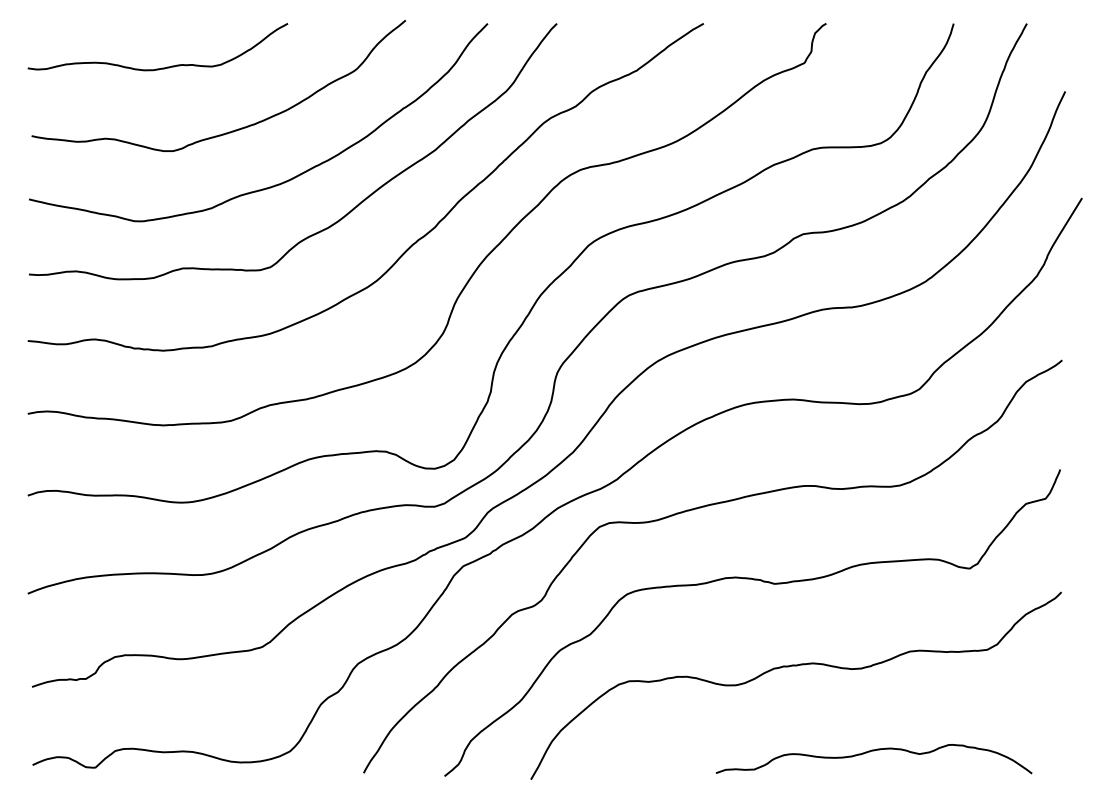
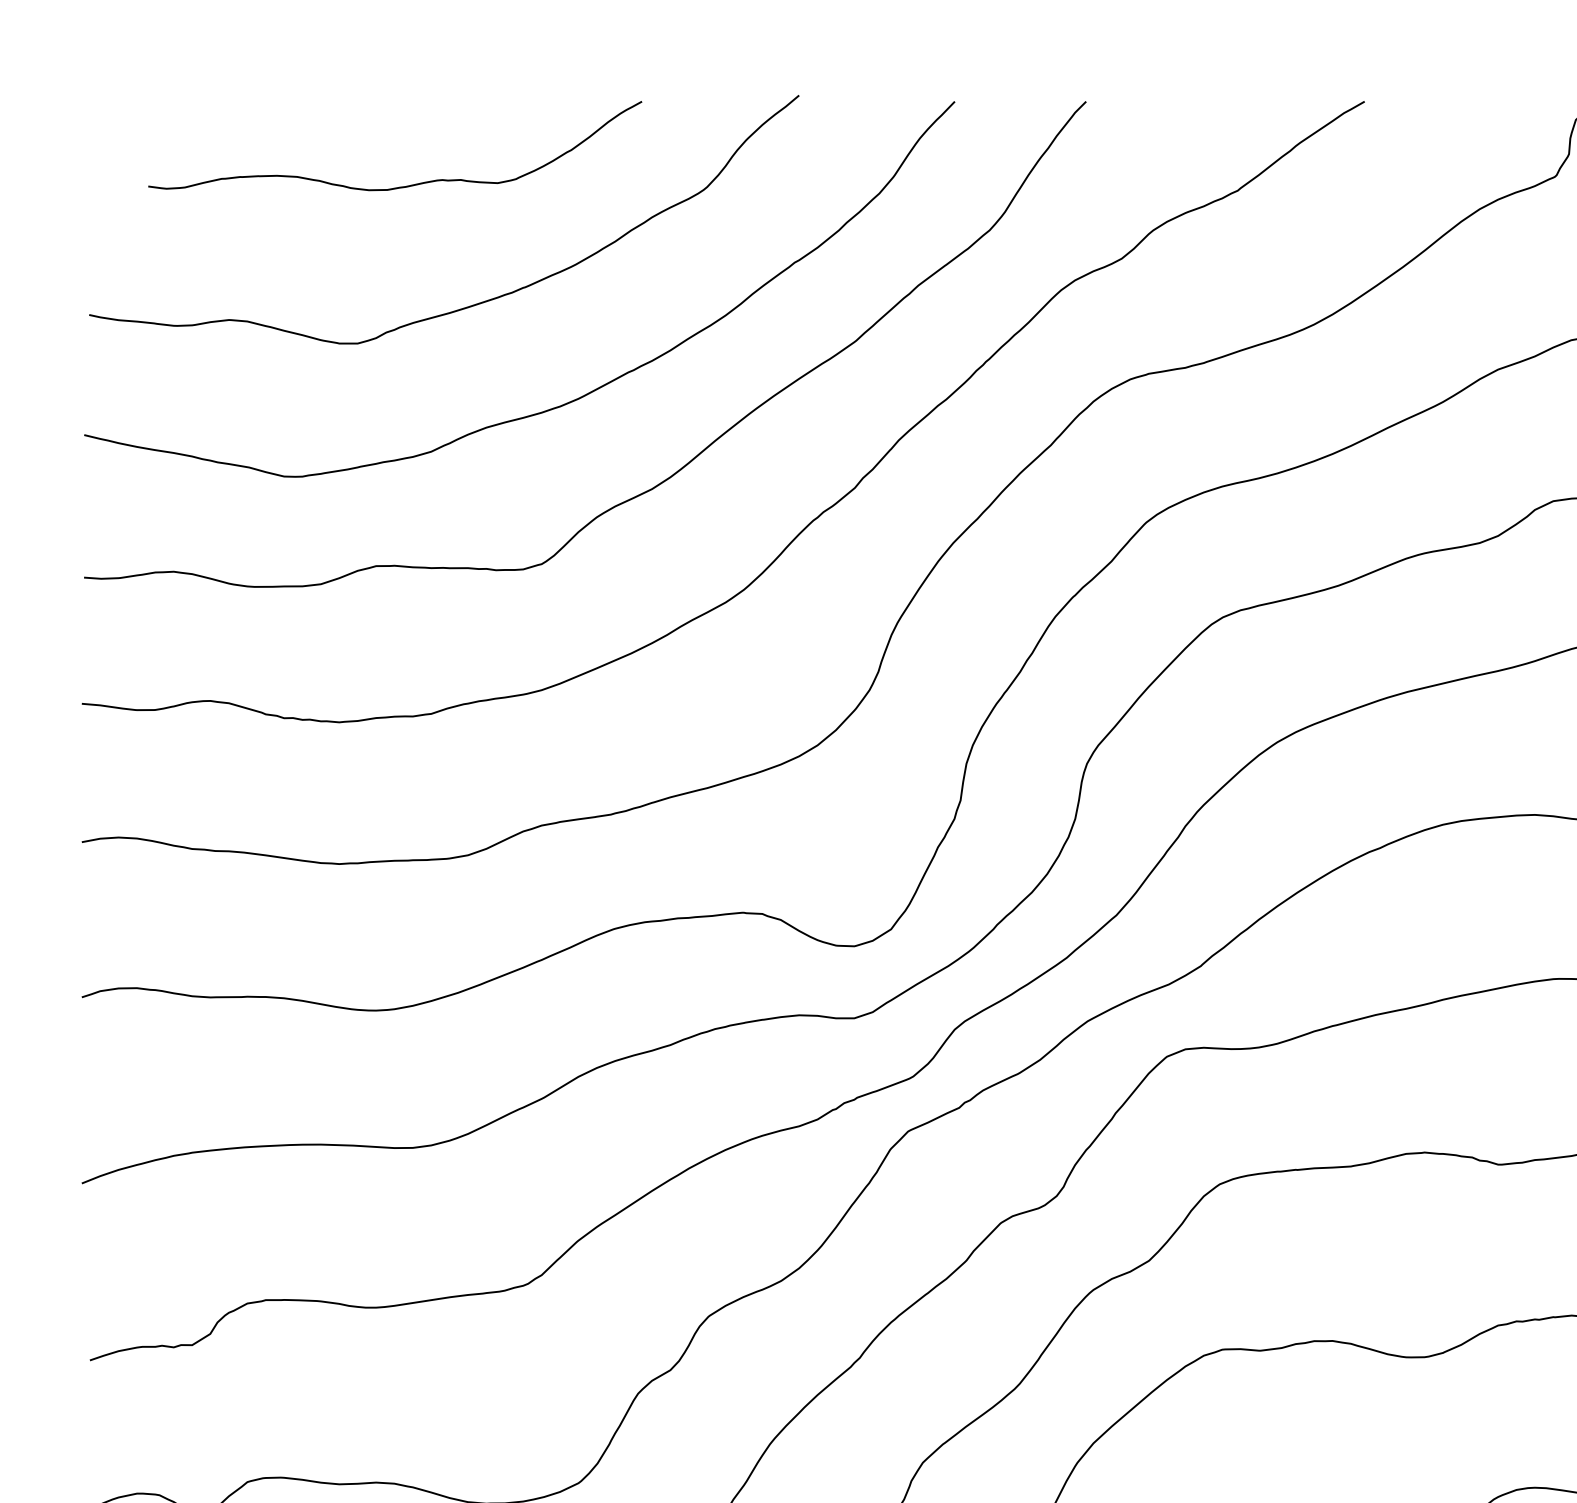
curve: (162, 67) -> (403, 184), moved

